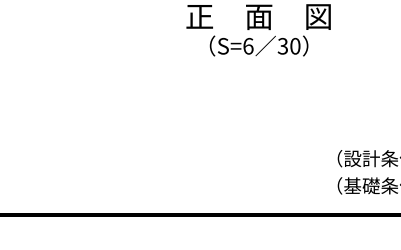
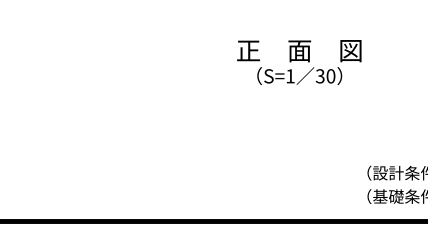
text: (248, 46) -> (290, 76), S=6 -> S=1

